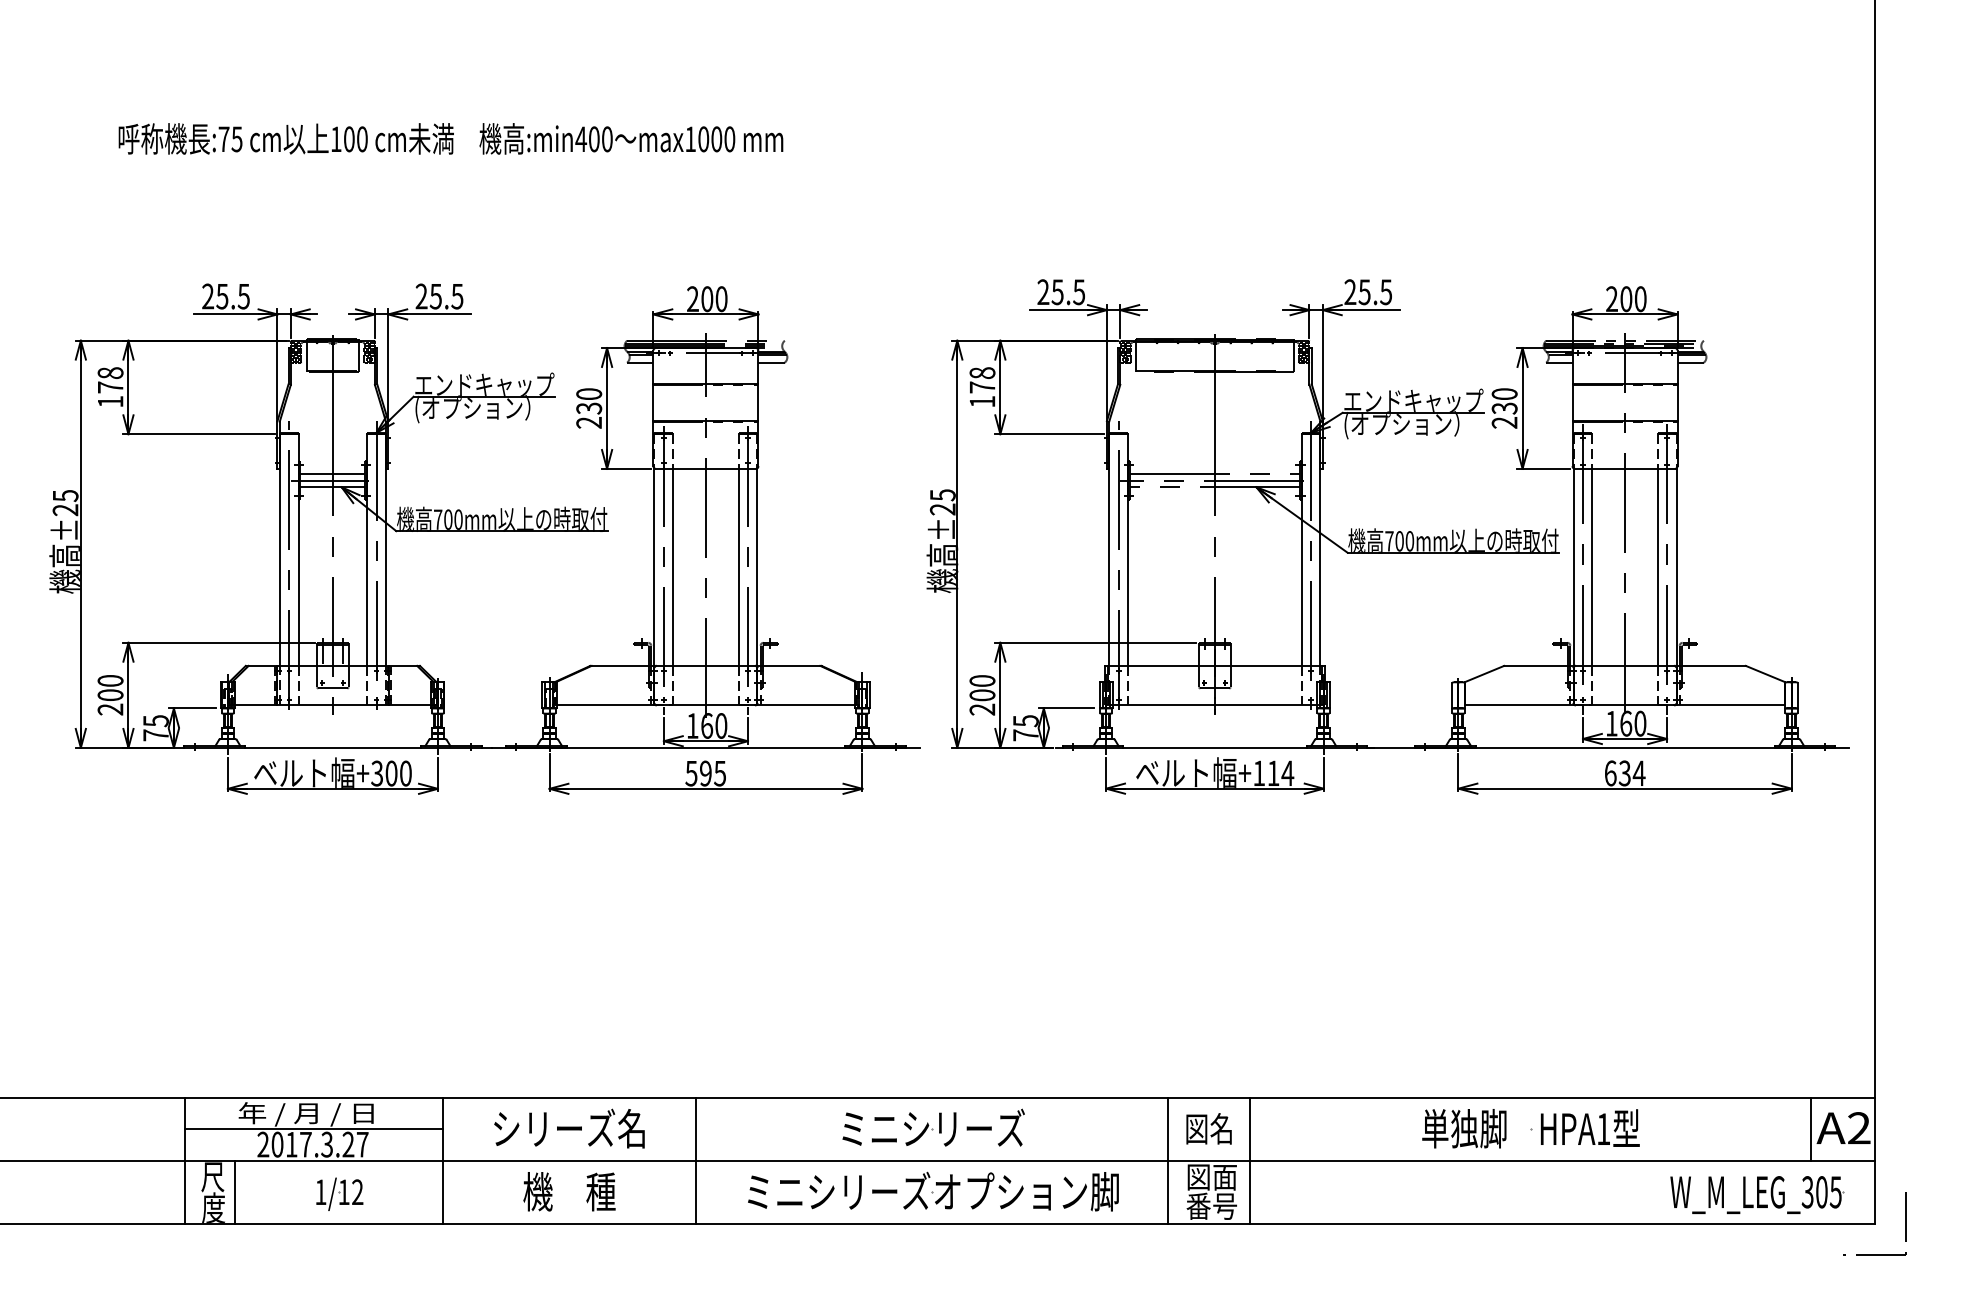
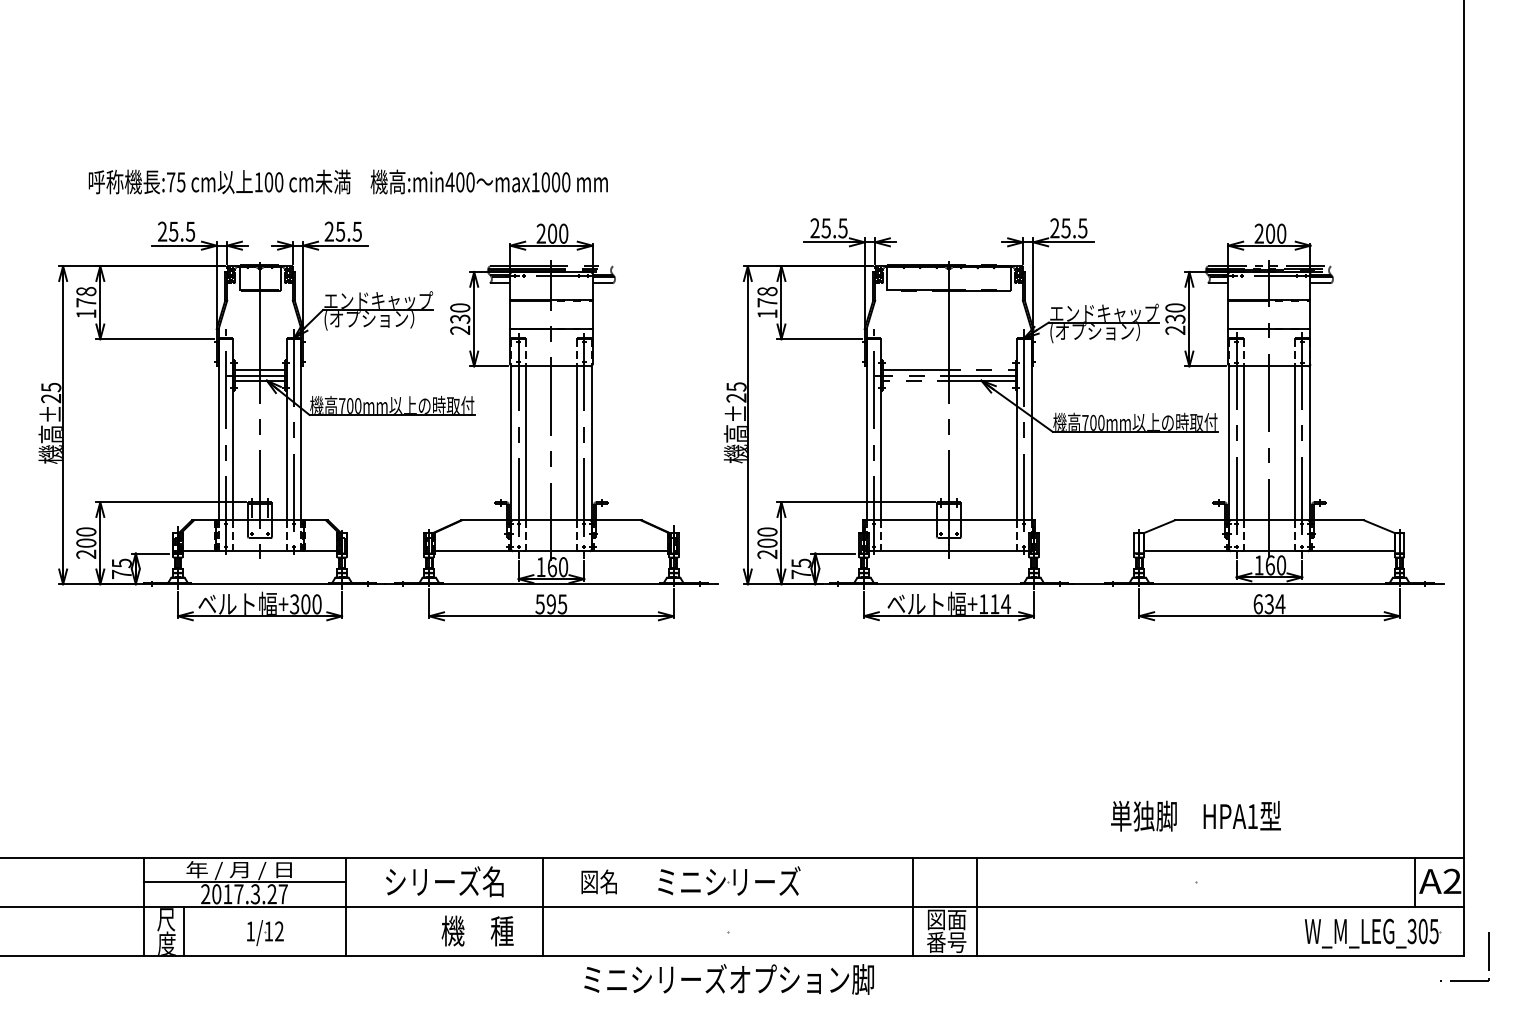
text: (450, 138) -> (347, 181), moved
text: (1208, 1128) -> (598, 881), moved
text: (1530, 1128) -> (1195, 816), moved
text: (569, 1191) -> (477, 930), moved
text: (933, 1191) -> (729, 979), moved

